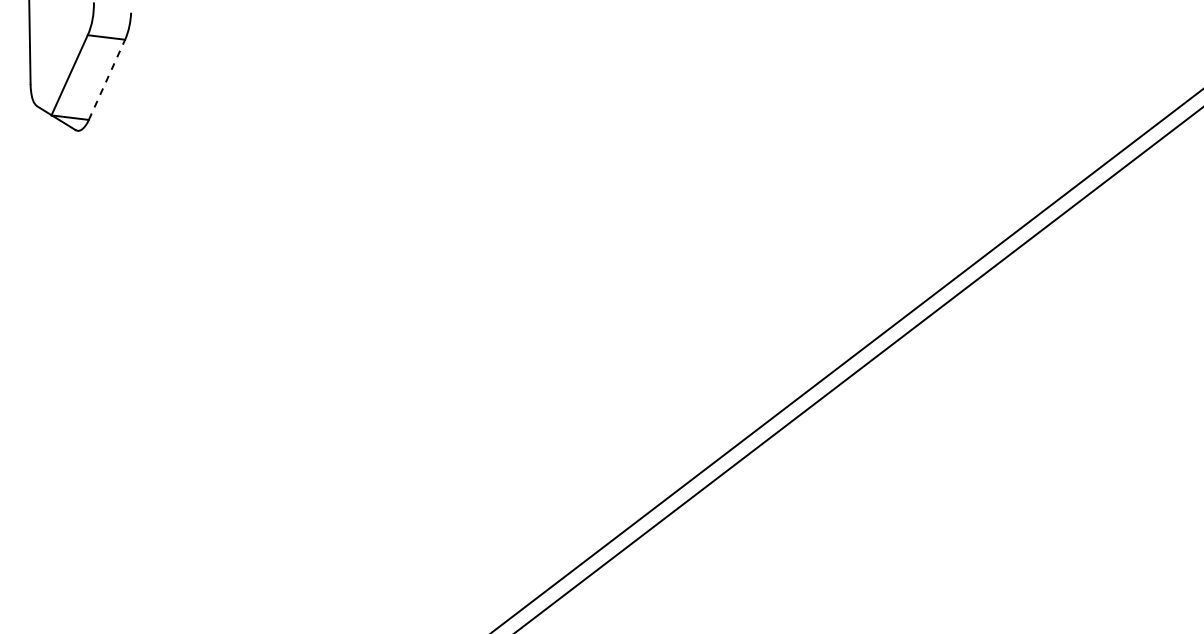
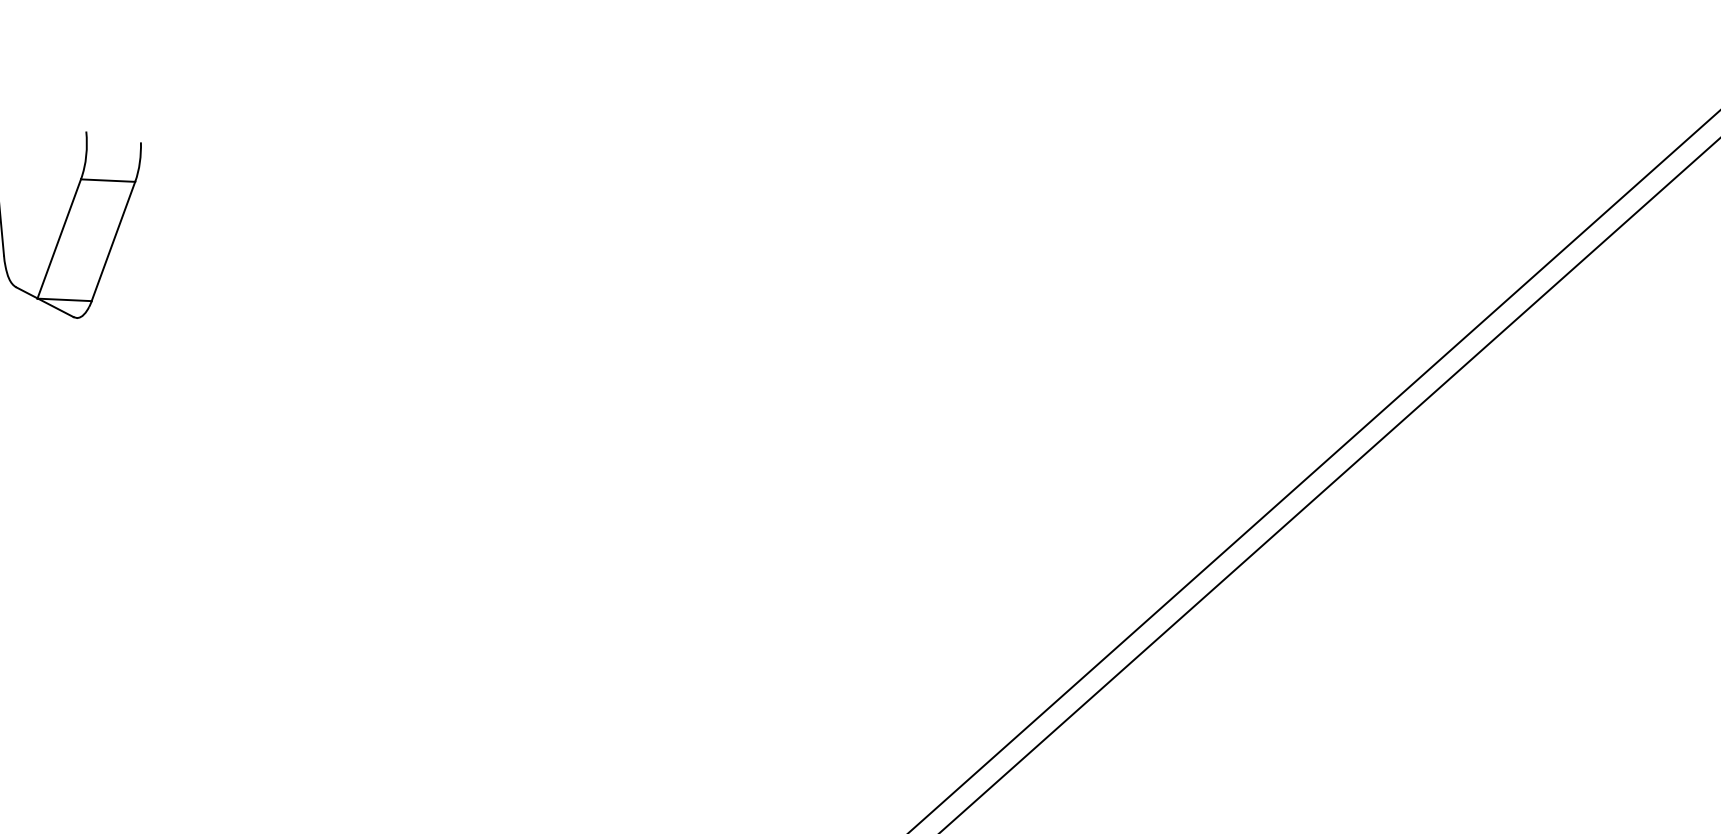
line: (107, 79) -> (114, 240), dashed -> solid

